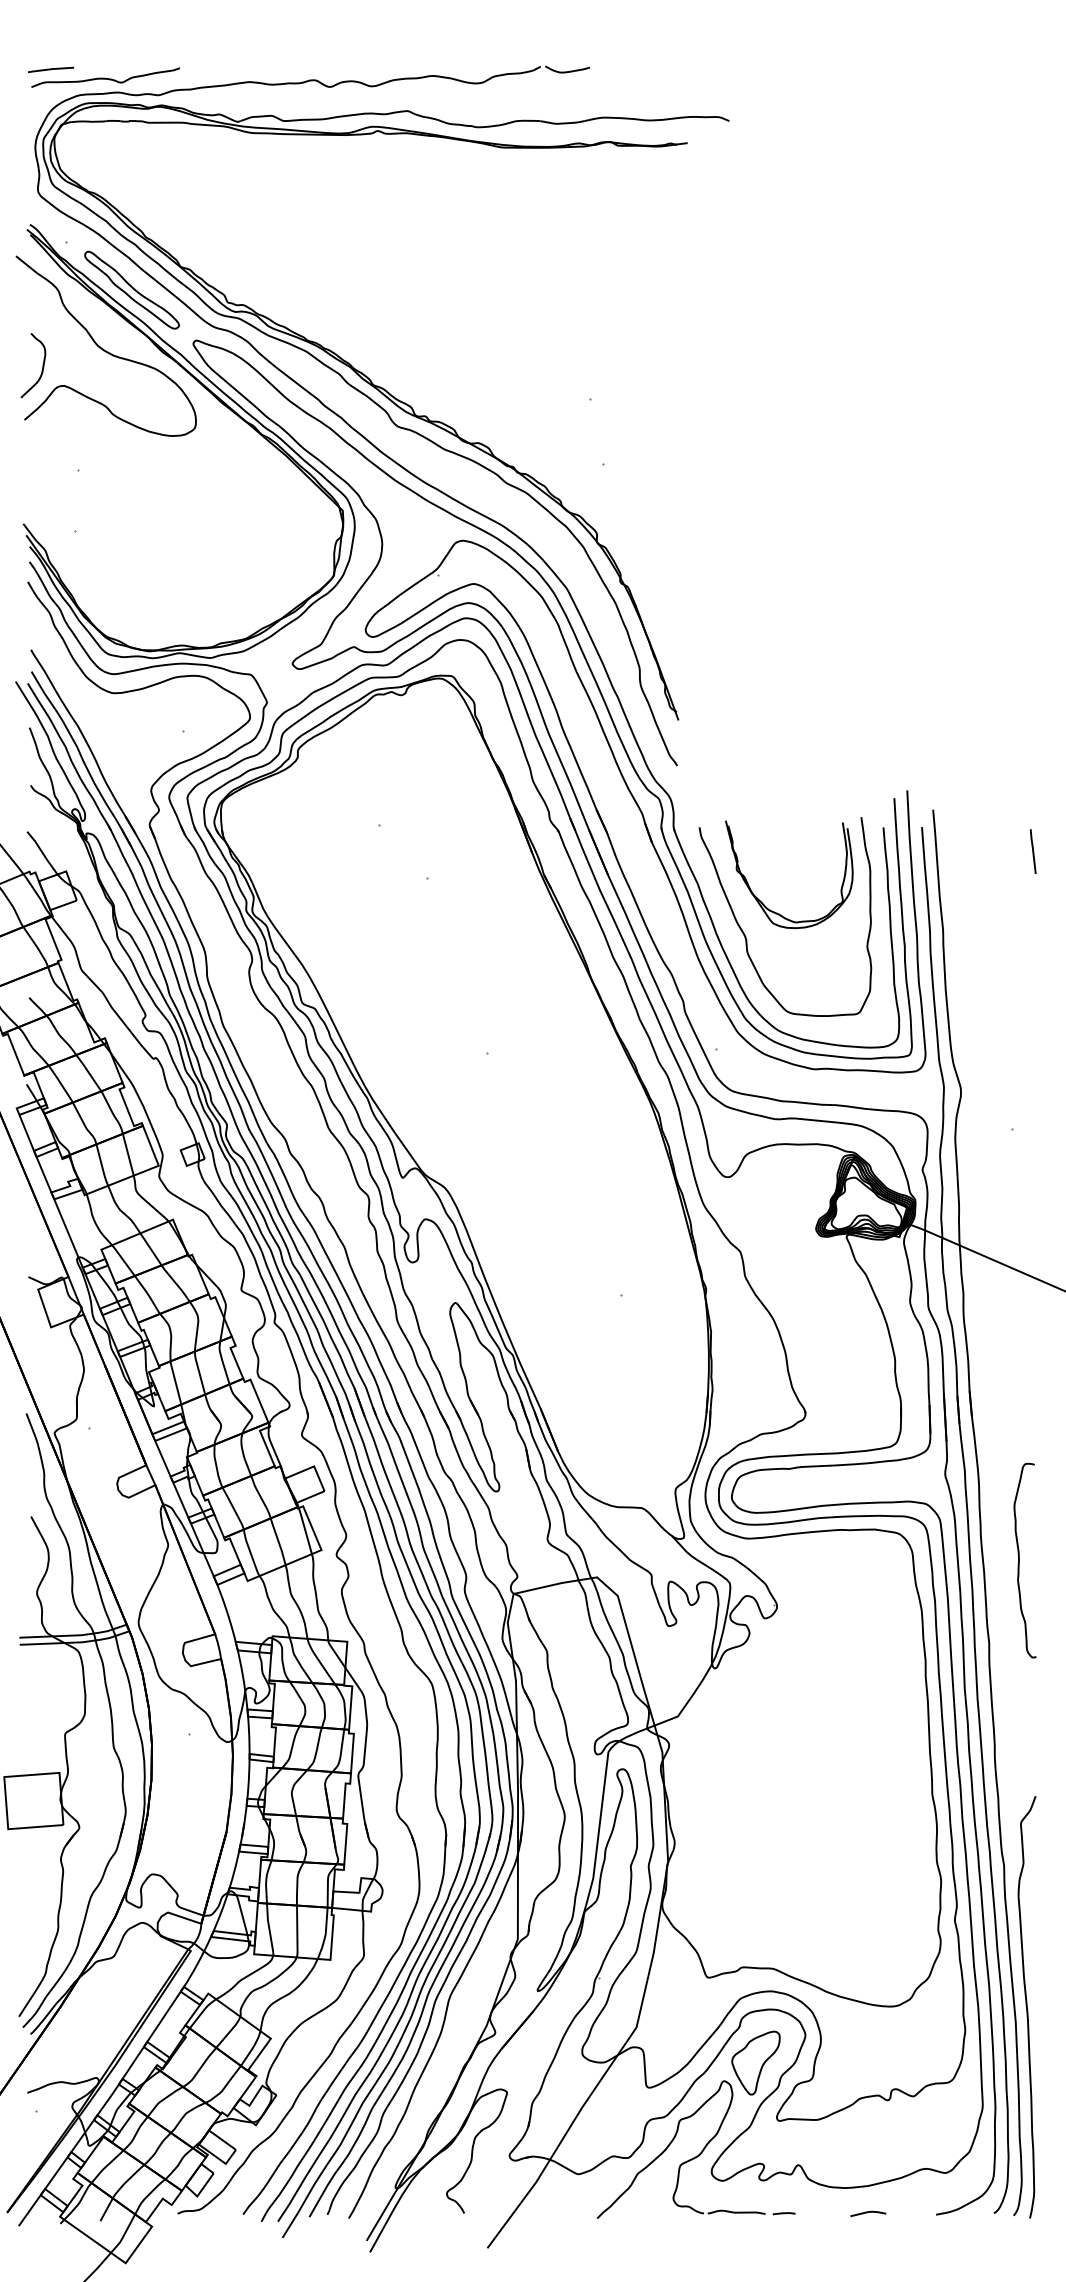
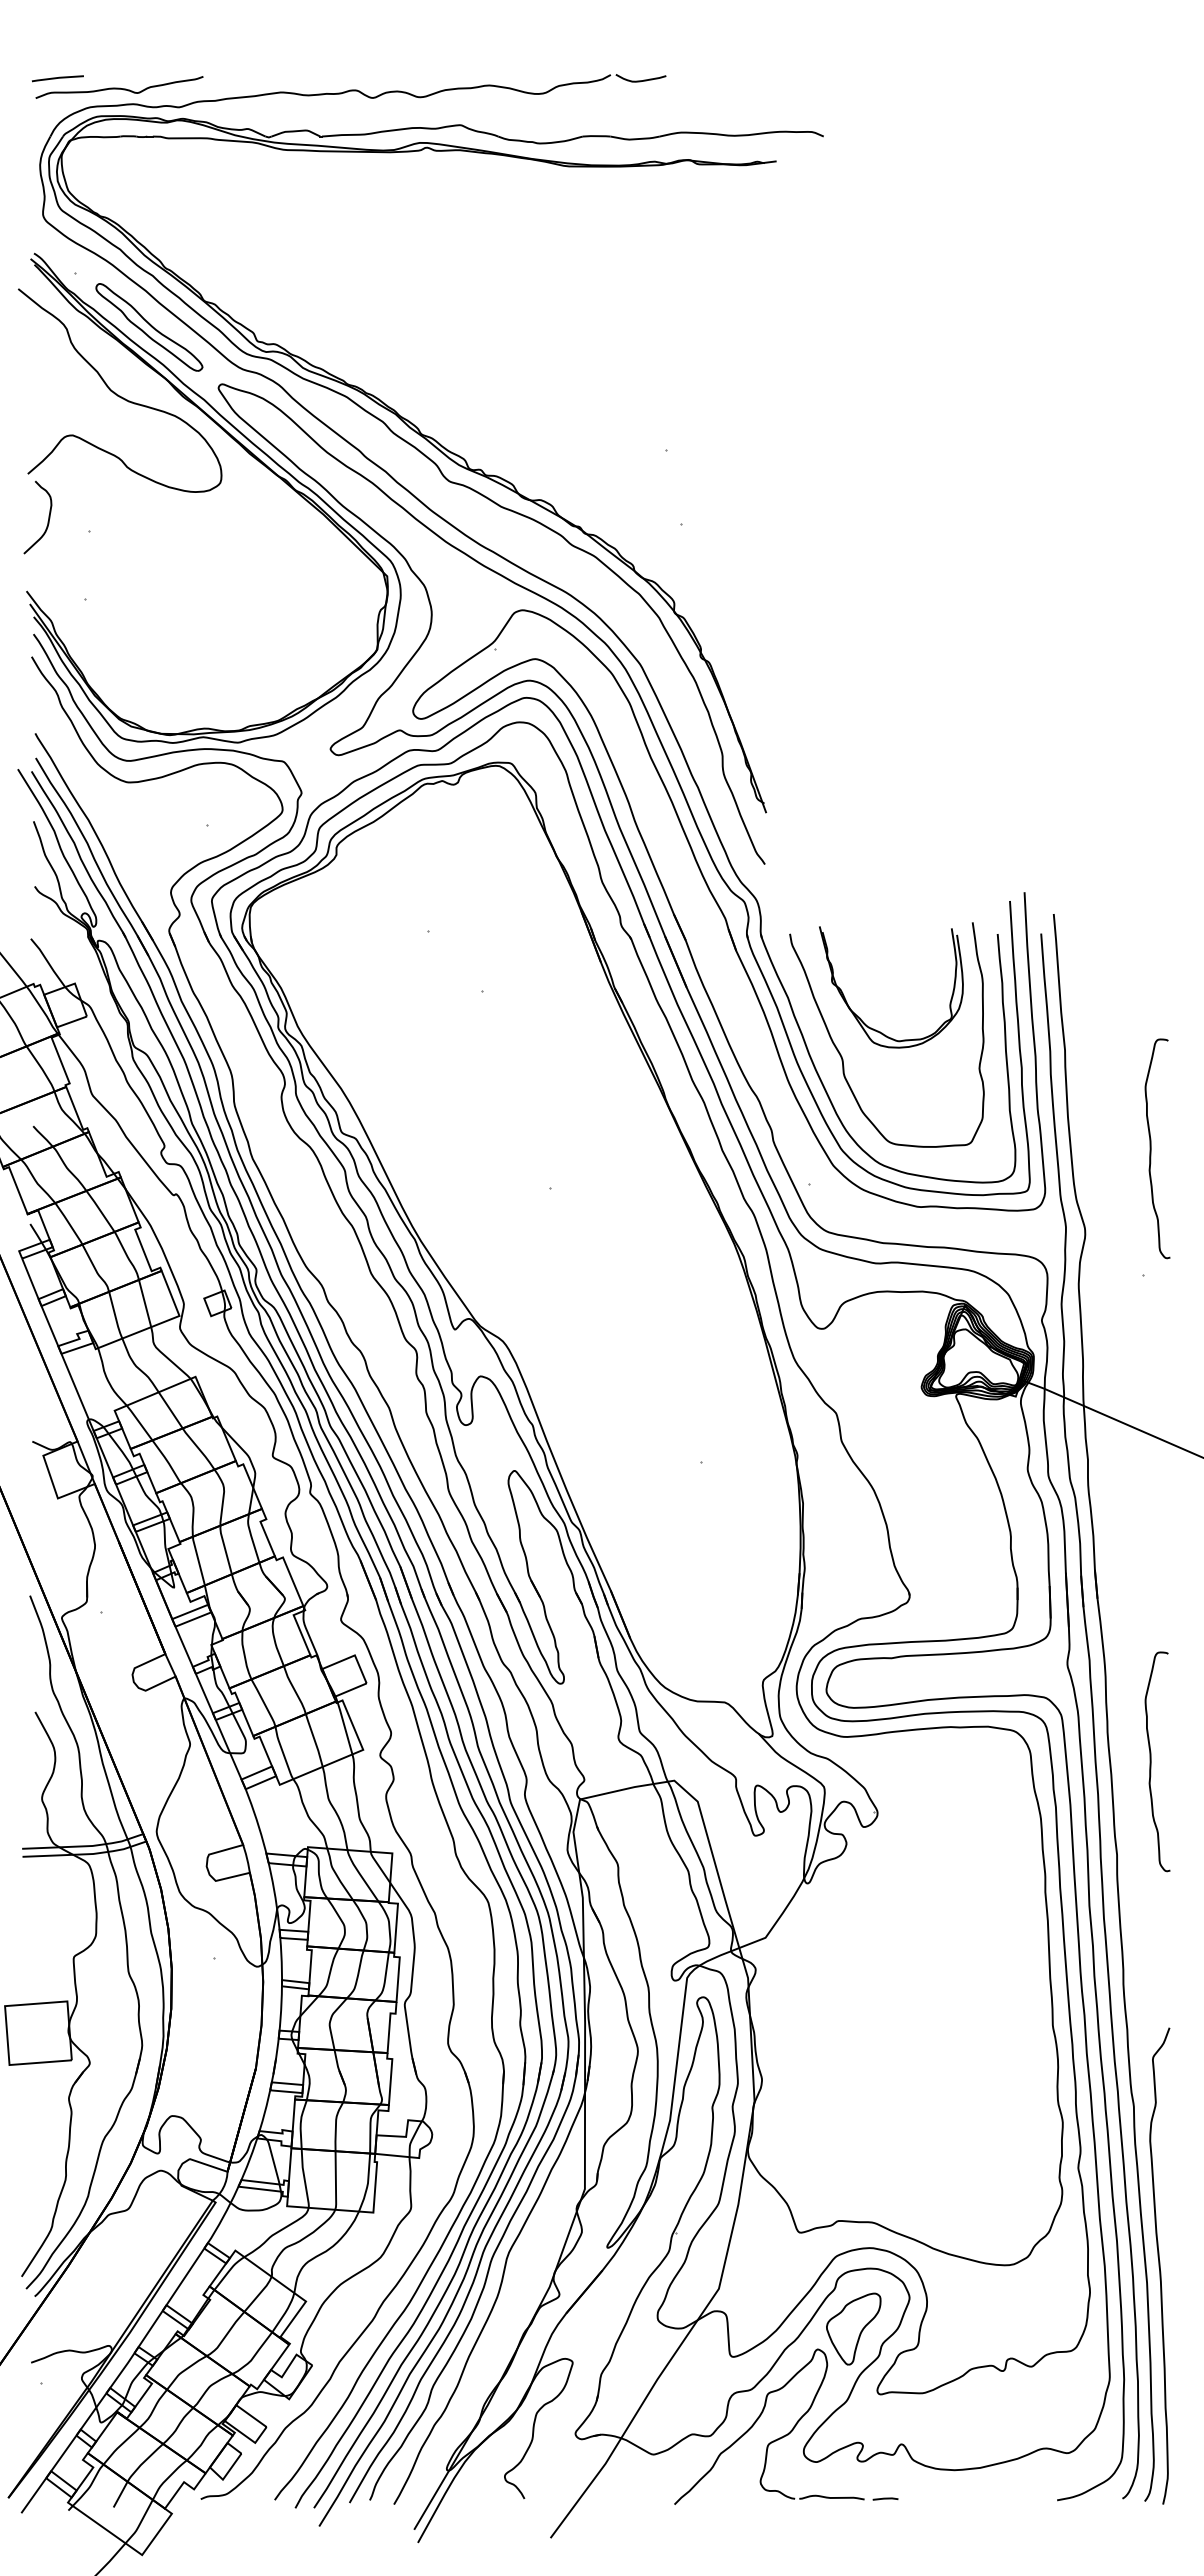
curve: (41, 369) -> (47, 521), moved
line: (1032, 851) -> (1166, 961), removed
curve: (1019, 1017) -> (1151, 1148), added
curve: (868, 2213) -> (980, 2498), removed

